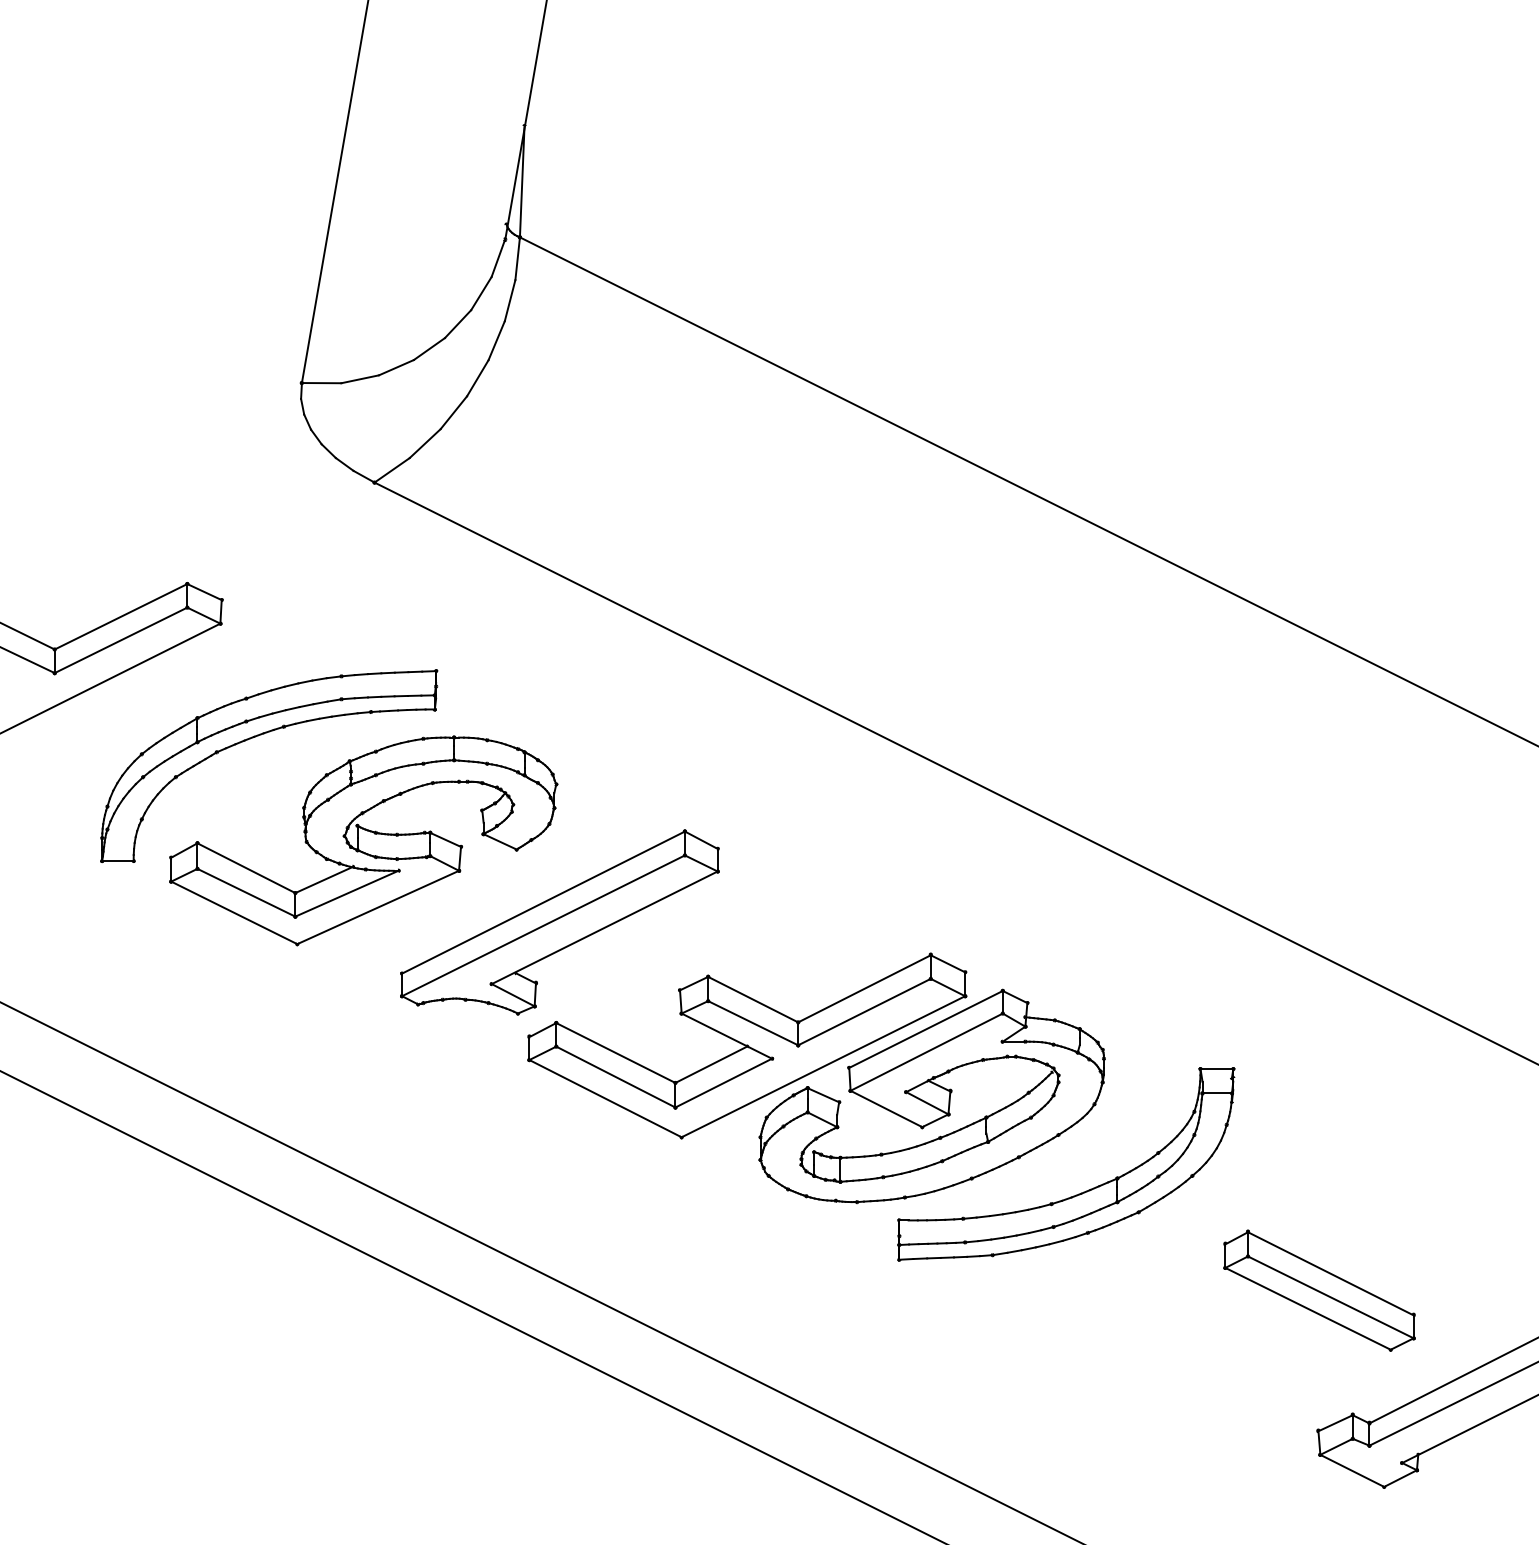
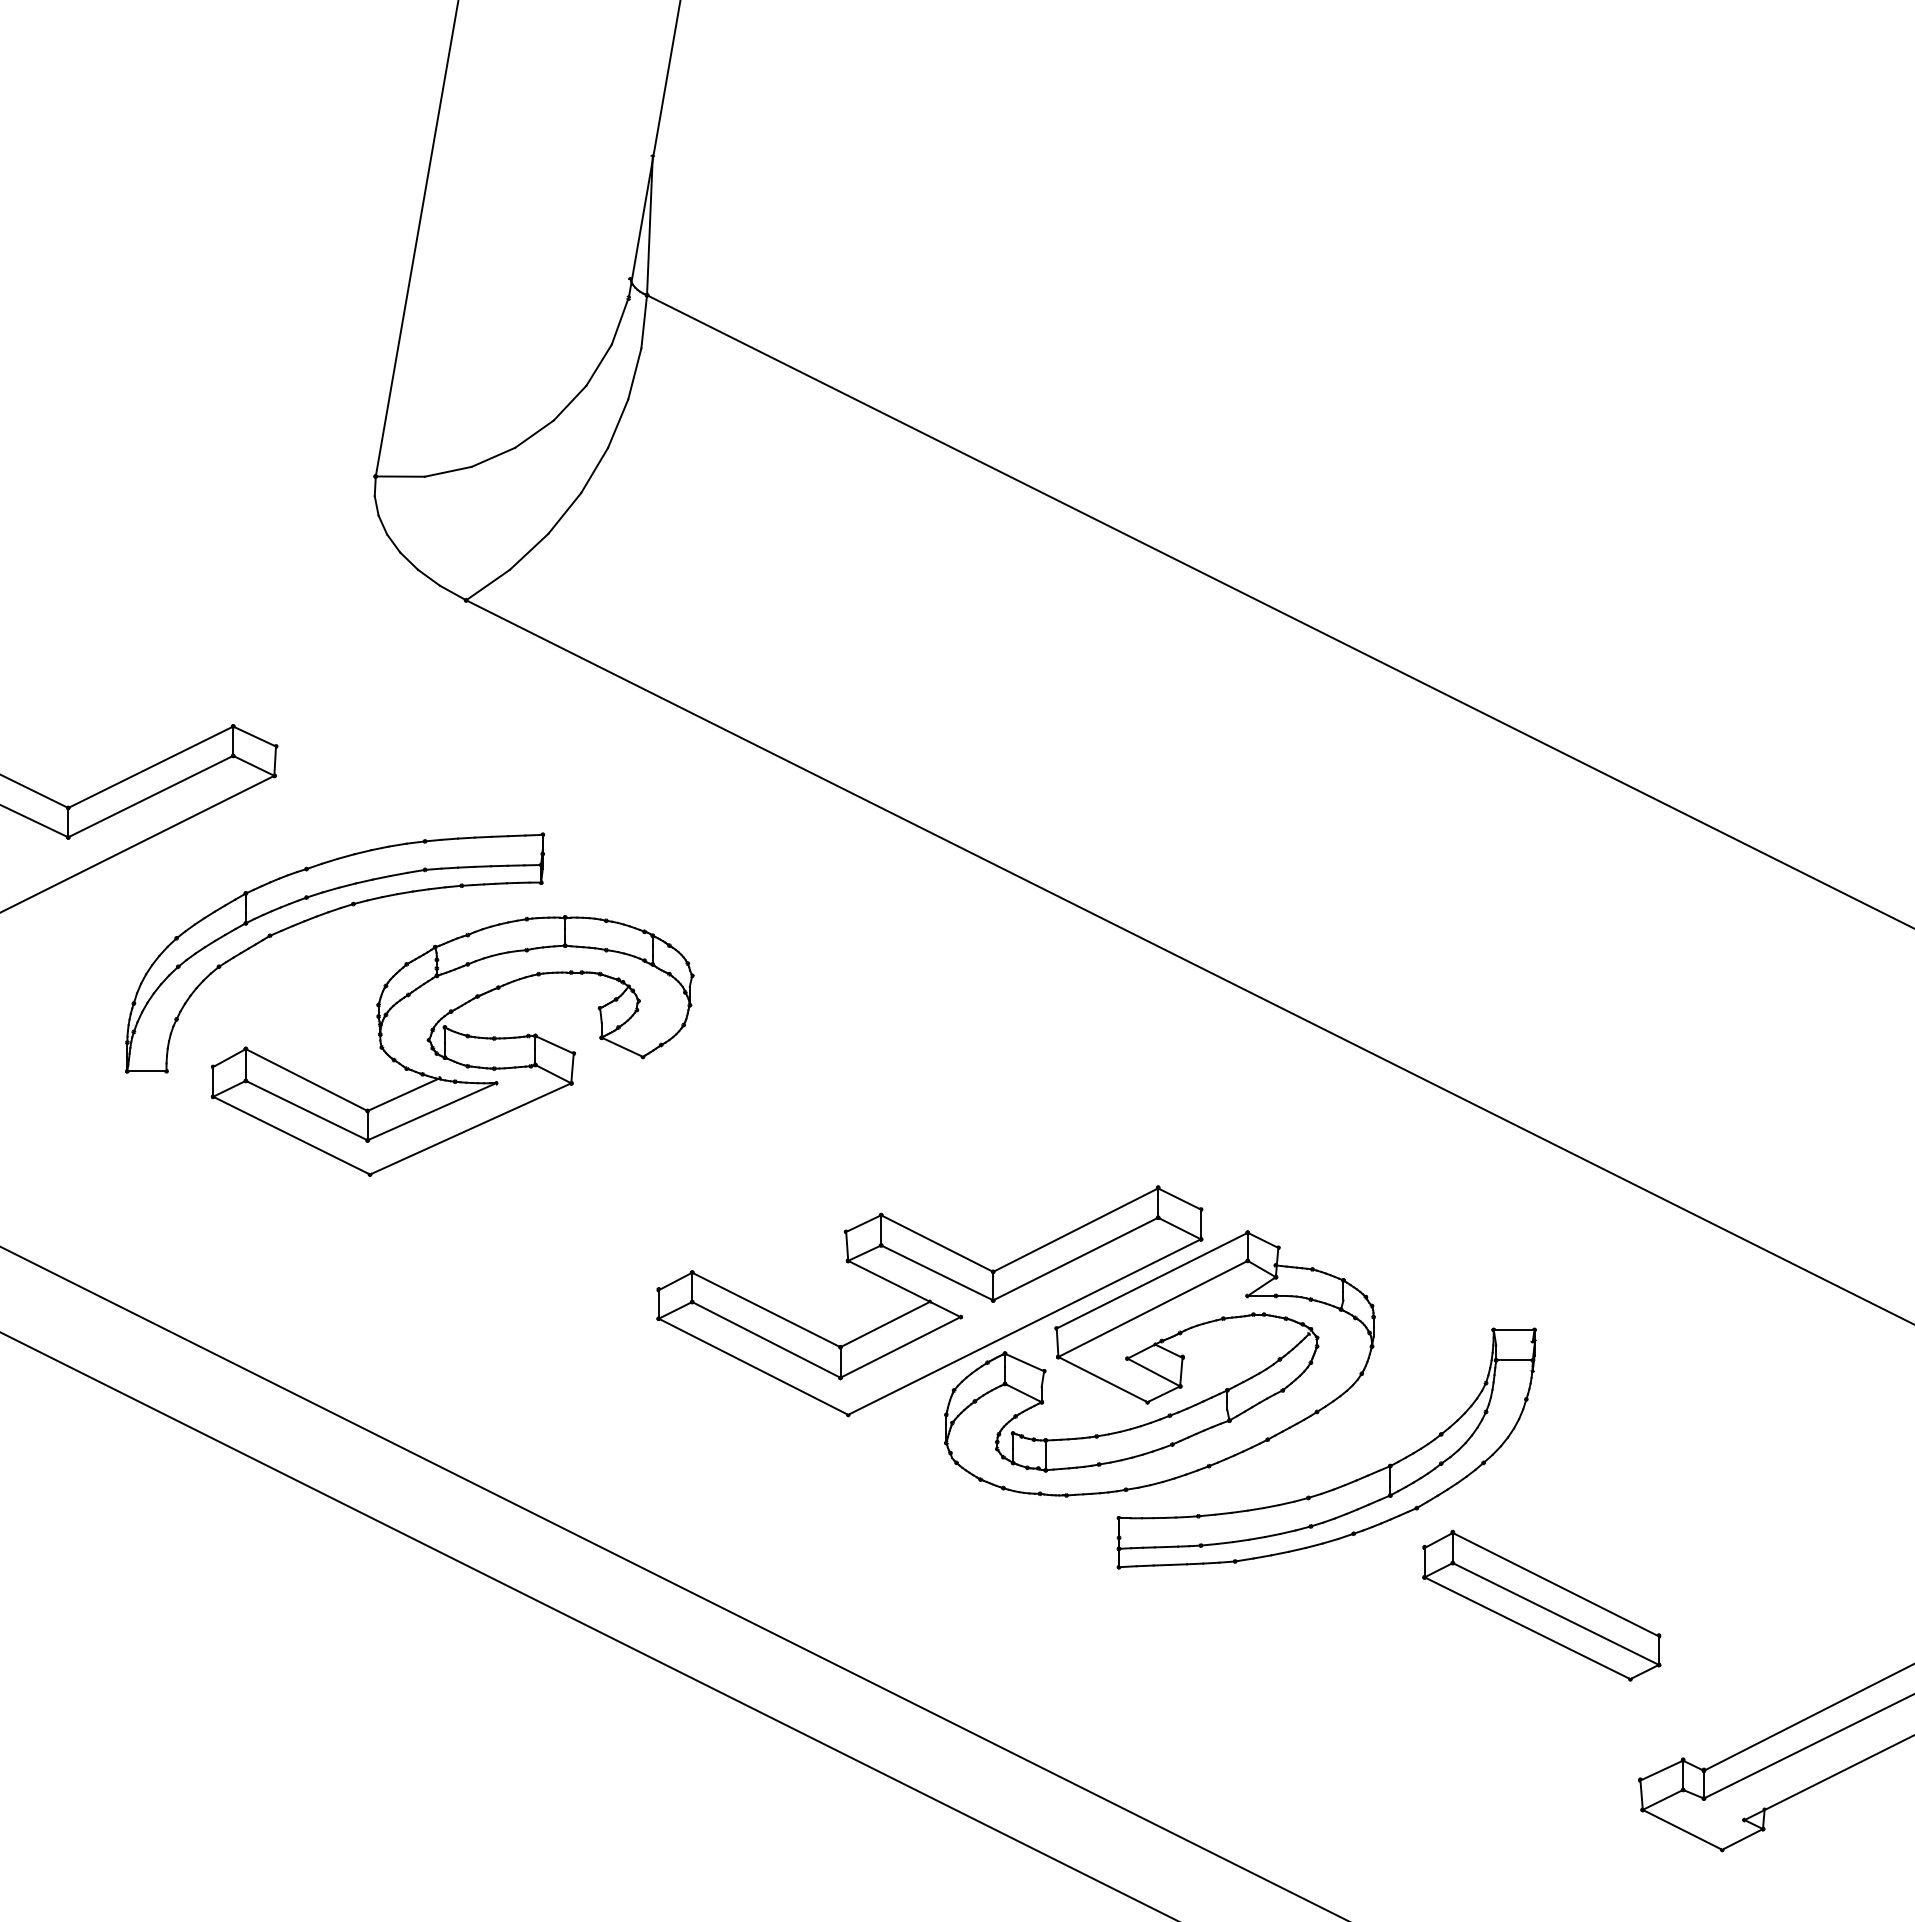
part: (559, 922) -> (696, 1147), removed
part: (1319, 1290) -> (1541, 1605), moved

